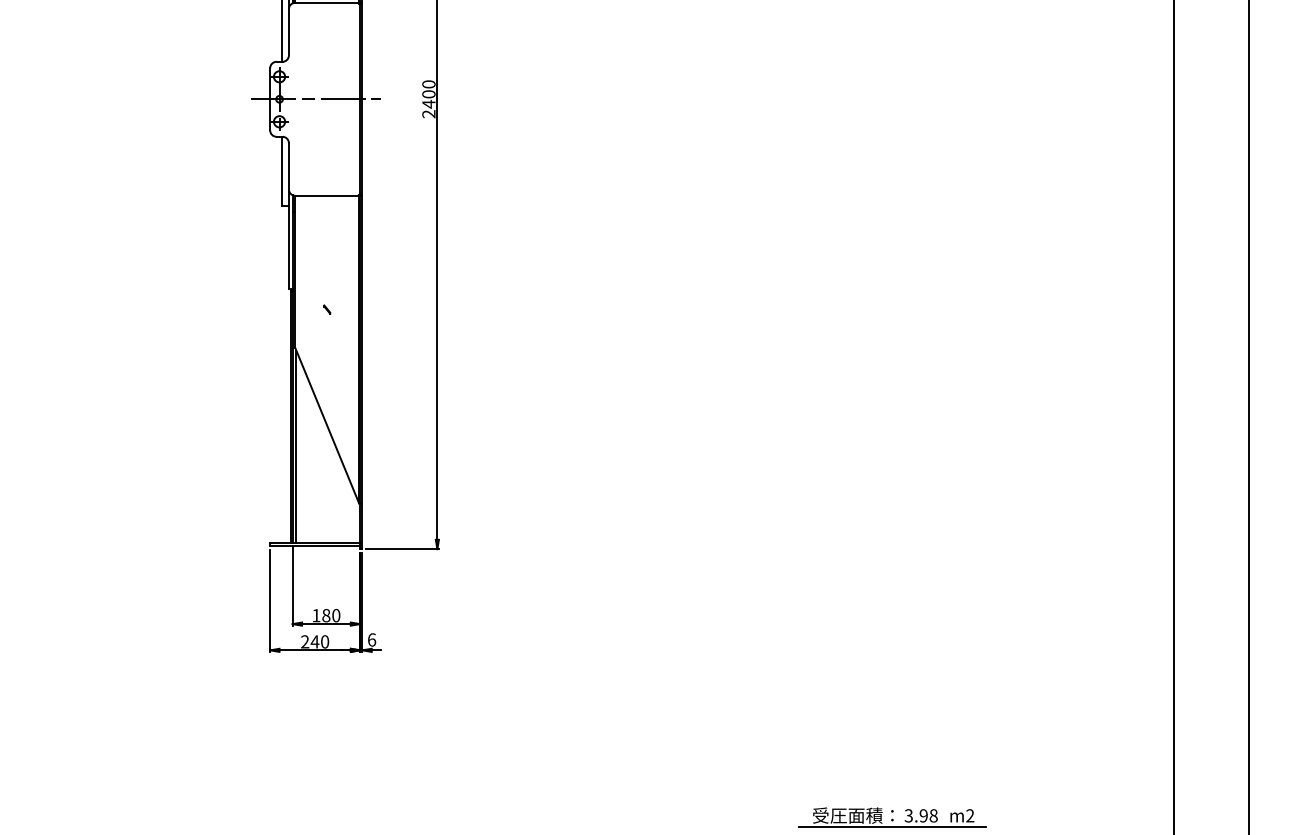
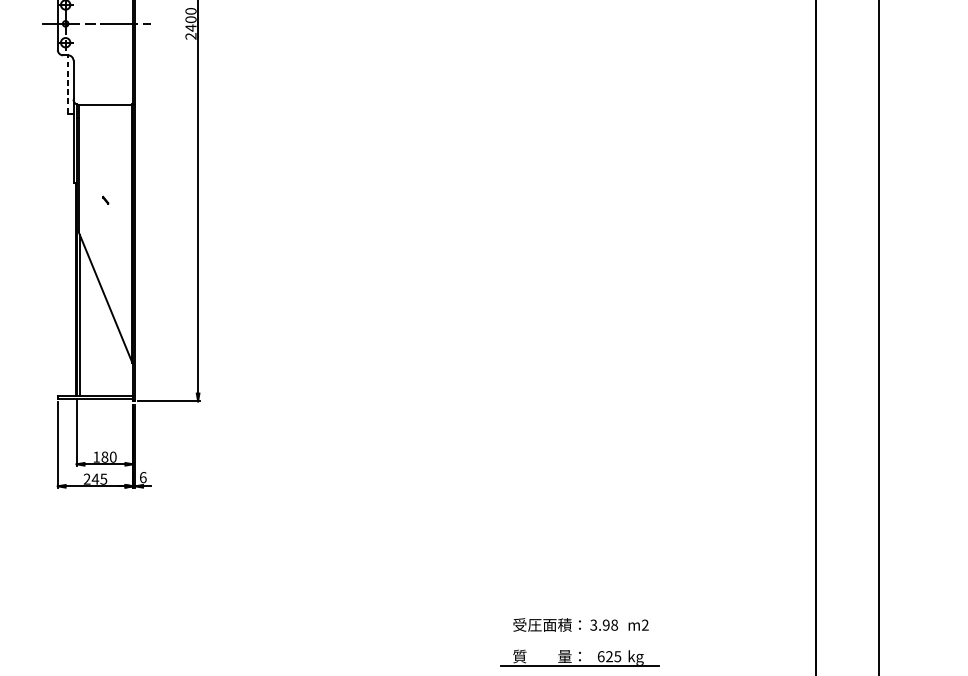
line: (282, 171) -> (68, 84), solid -> dashed
text: (324, 641) -> (103, 478), 240 -> 245
line: (892, 826) -> (580, 634), removed

